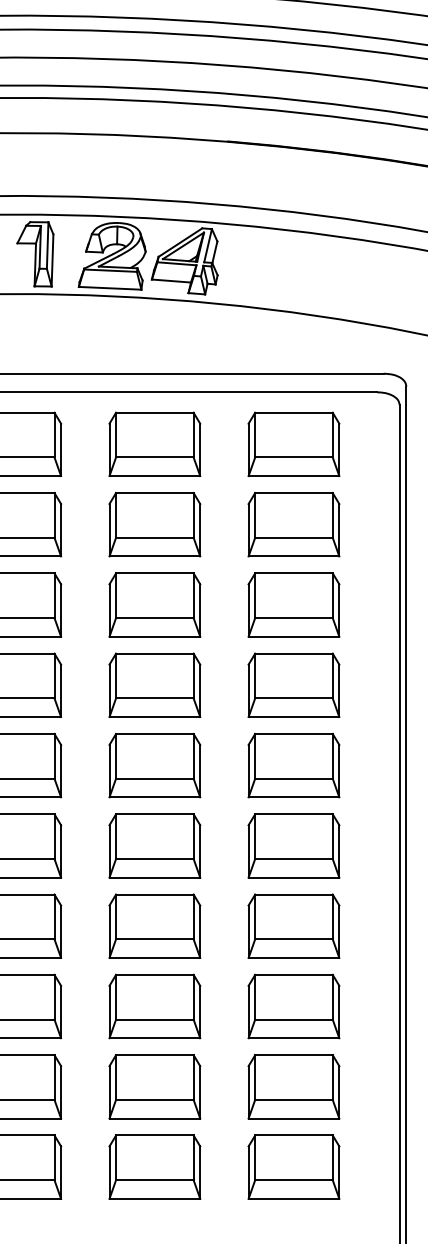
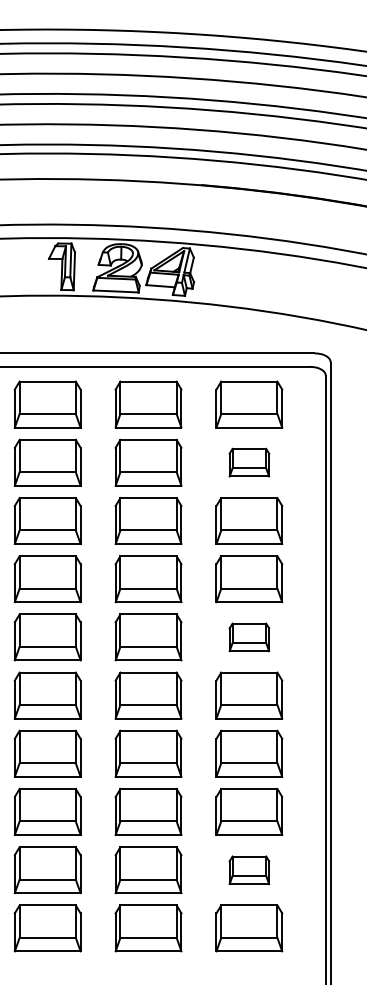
part: (294, 524) -> (249, 462), size x0.6
part: (294, 765) -> (249, 637), size x0.6
part: (294, 1087) -> (249, 870), size x0.6

